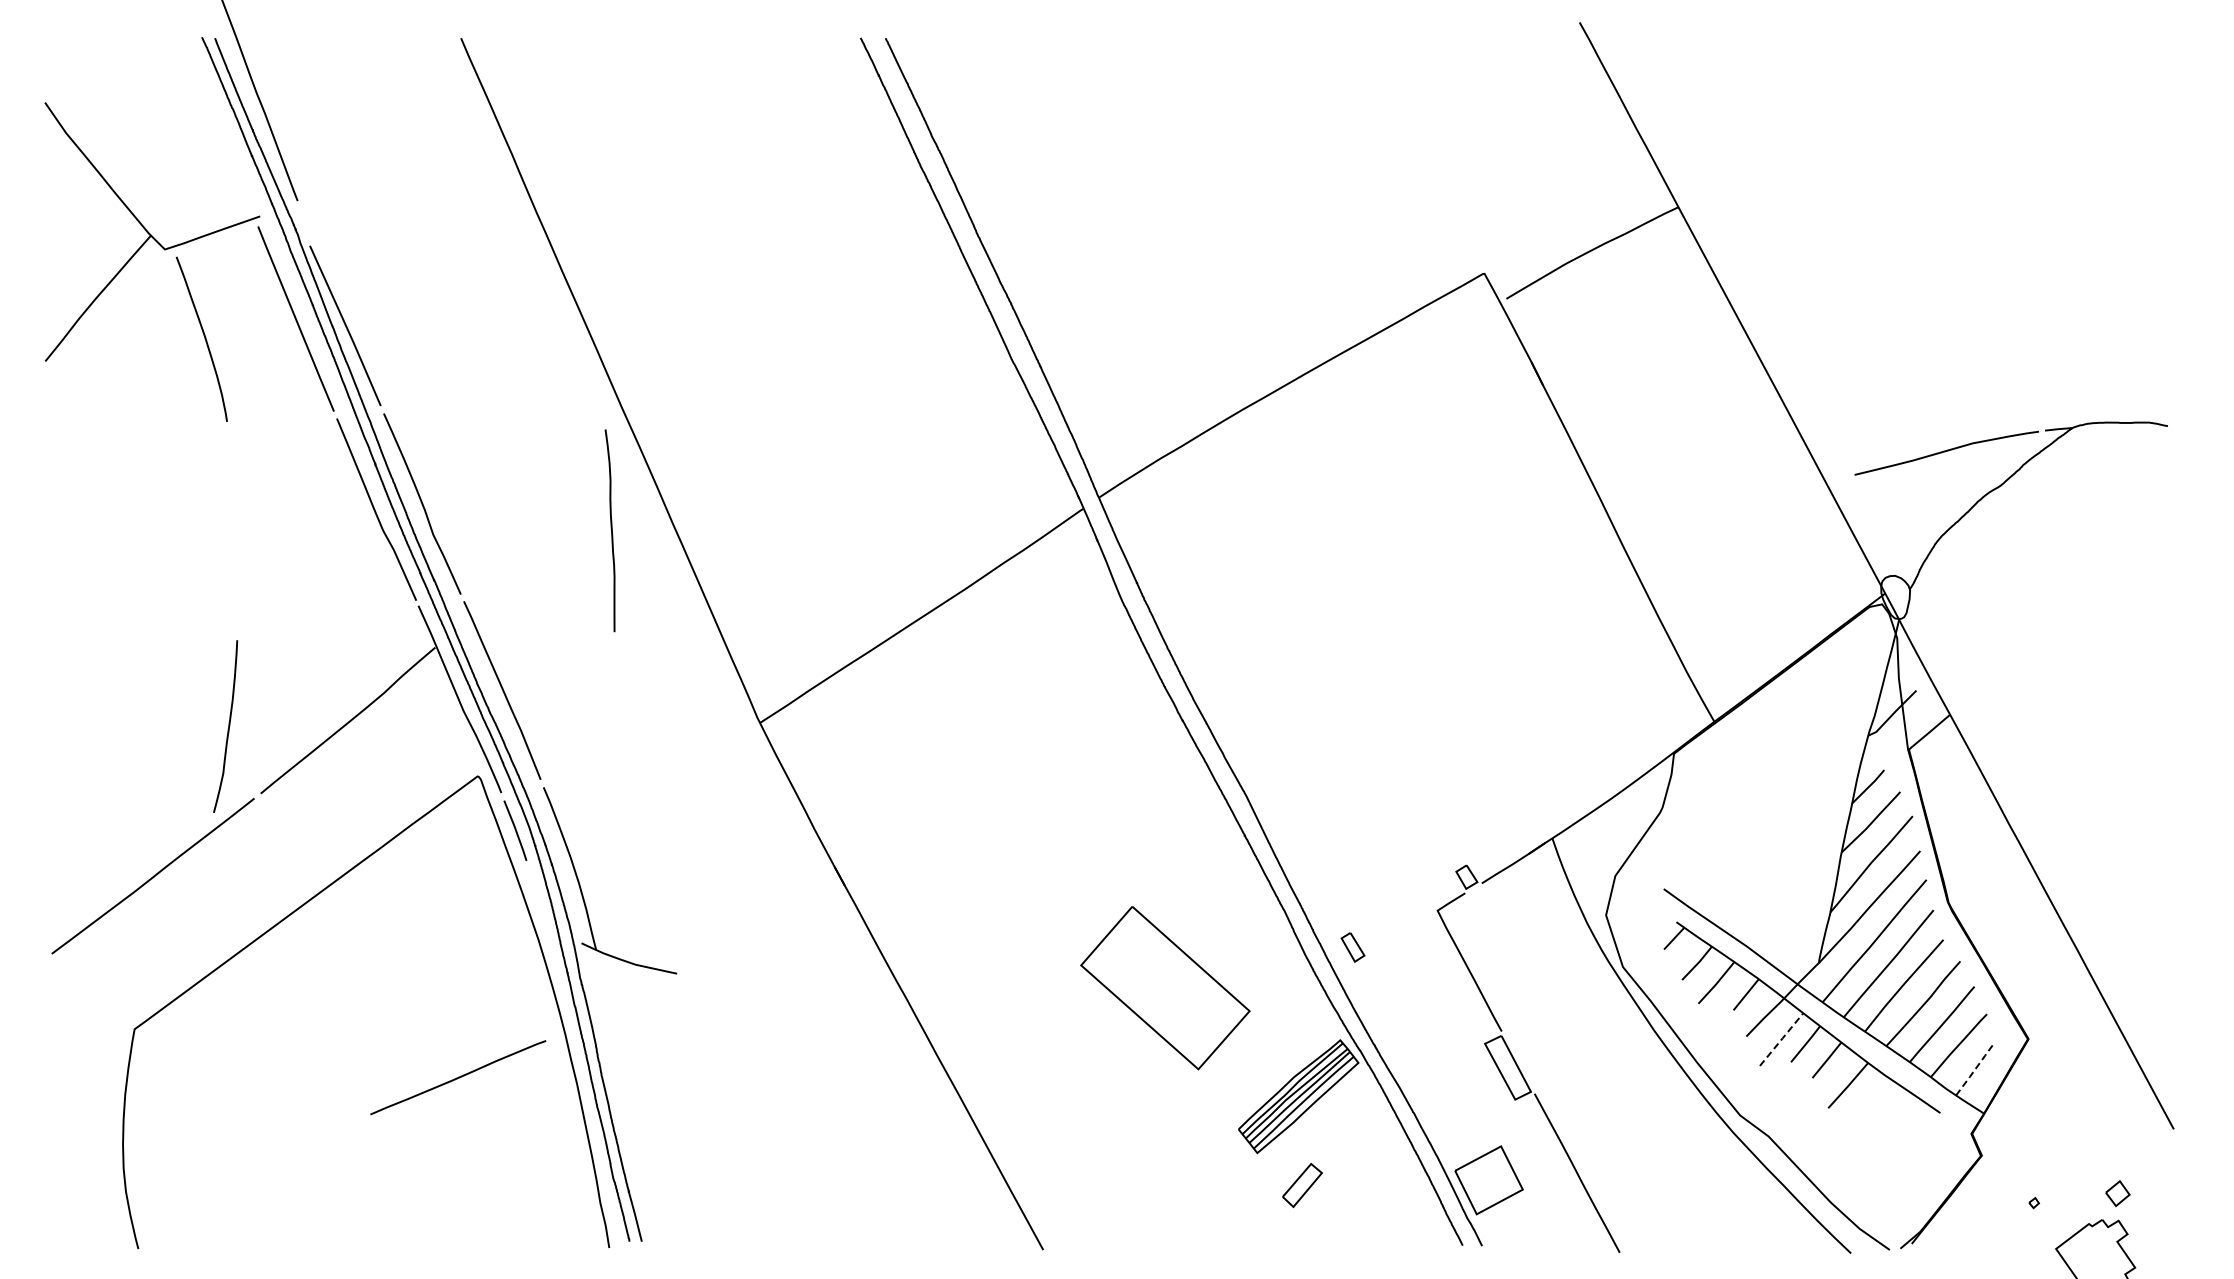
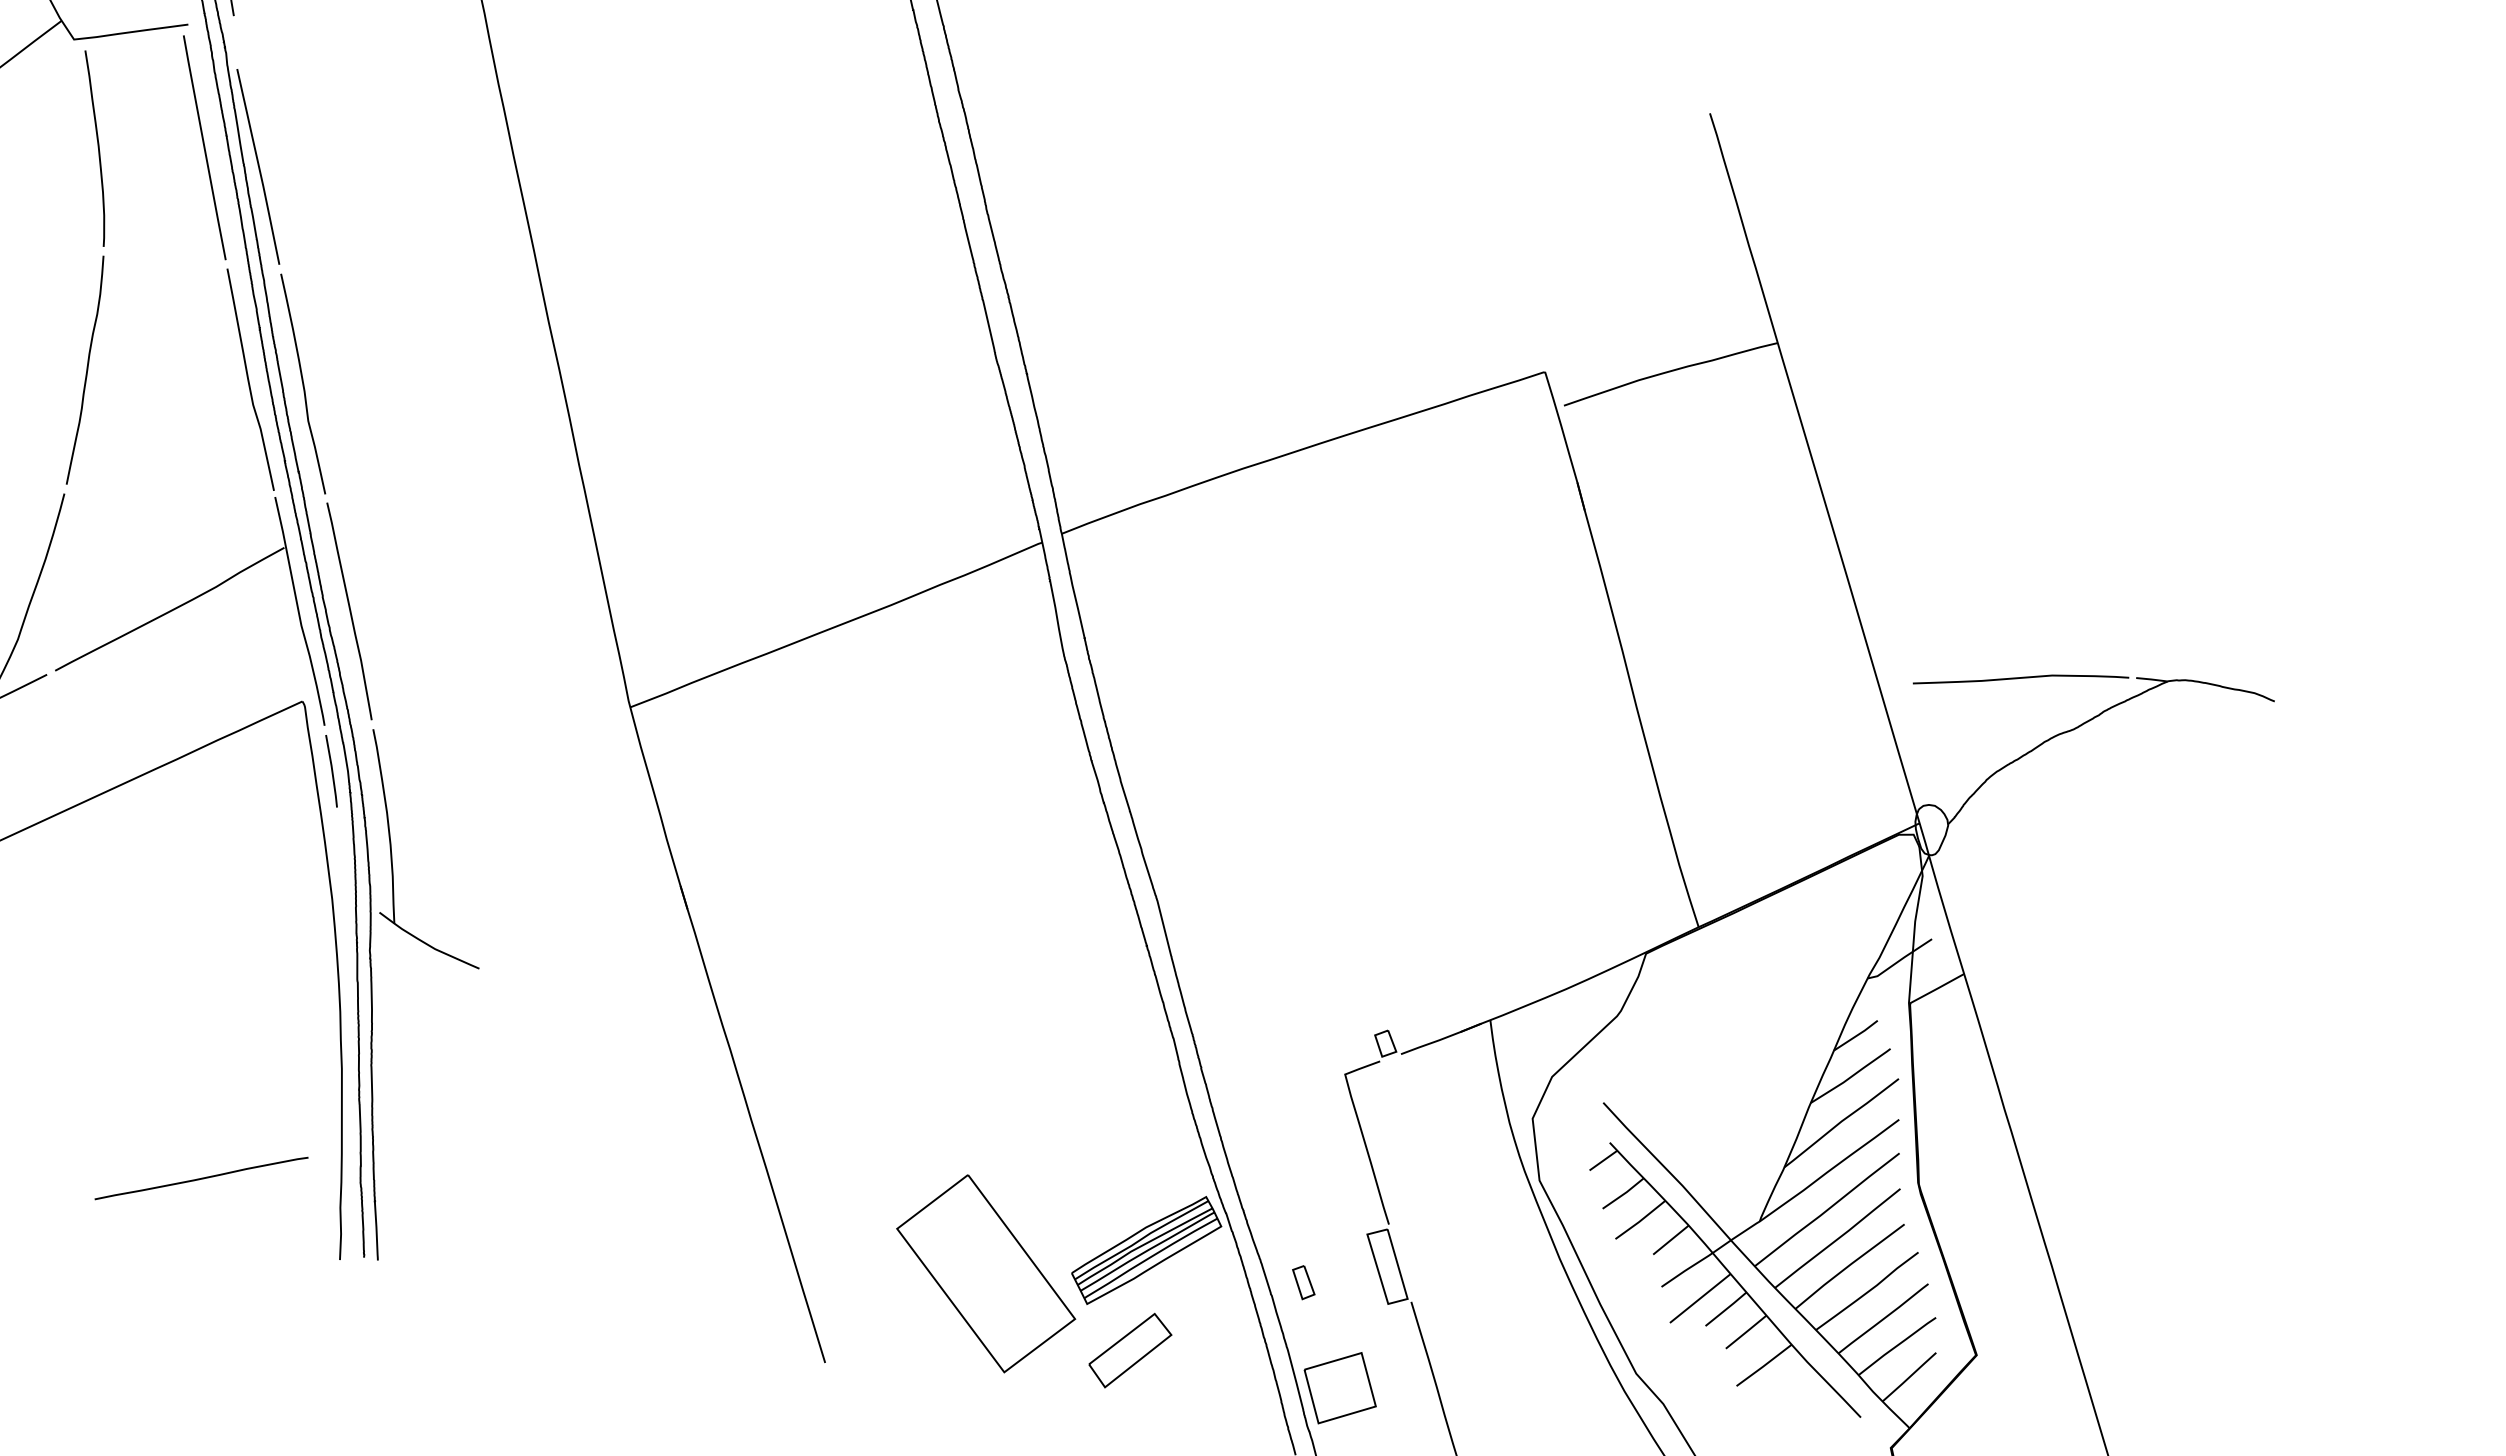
curve: (611, 530) -> (86, 370), moved
part: (1352, 947) -> (1303, 1282), moved
part: (1165, 988) -> (986, 1274), moved
line: (1781, 1039) -> (1700, 1298), dashed -> solid
line: (1975, 1069) -> (1910, 1376), dashed -> solid
line: (458, 1077) -> (201, 1178), moved
part: (1302, 1185) -> (1130, 1350), size x1.67

